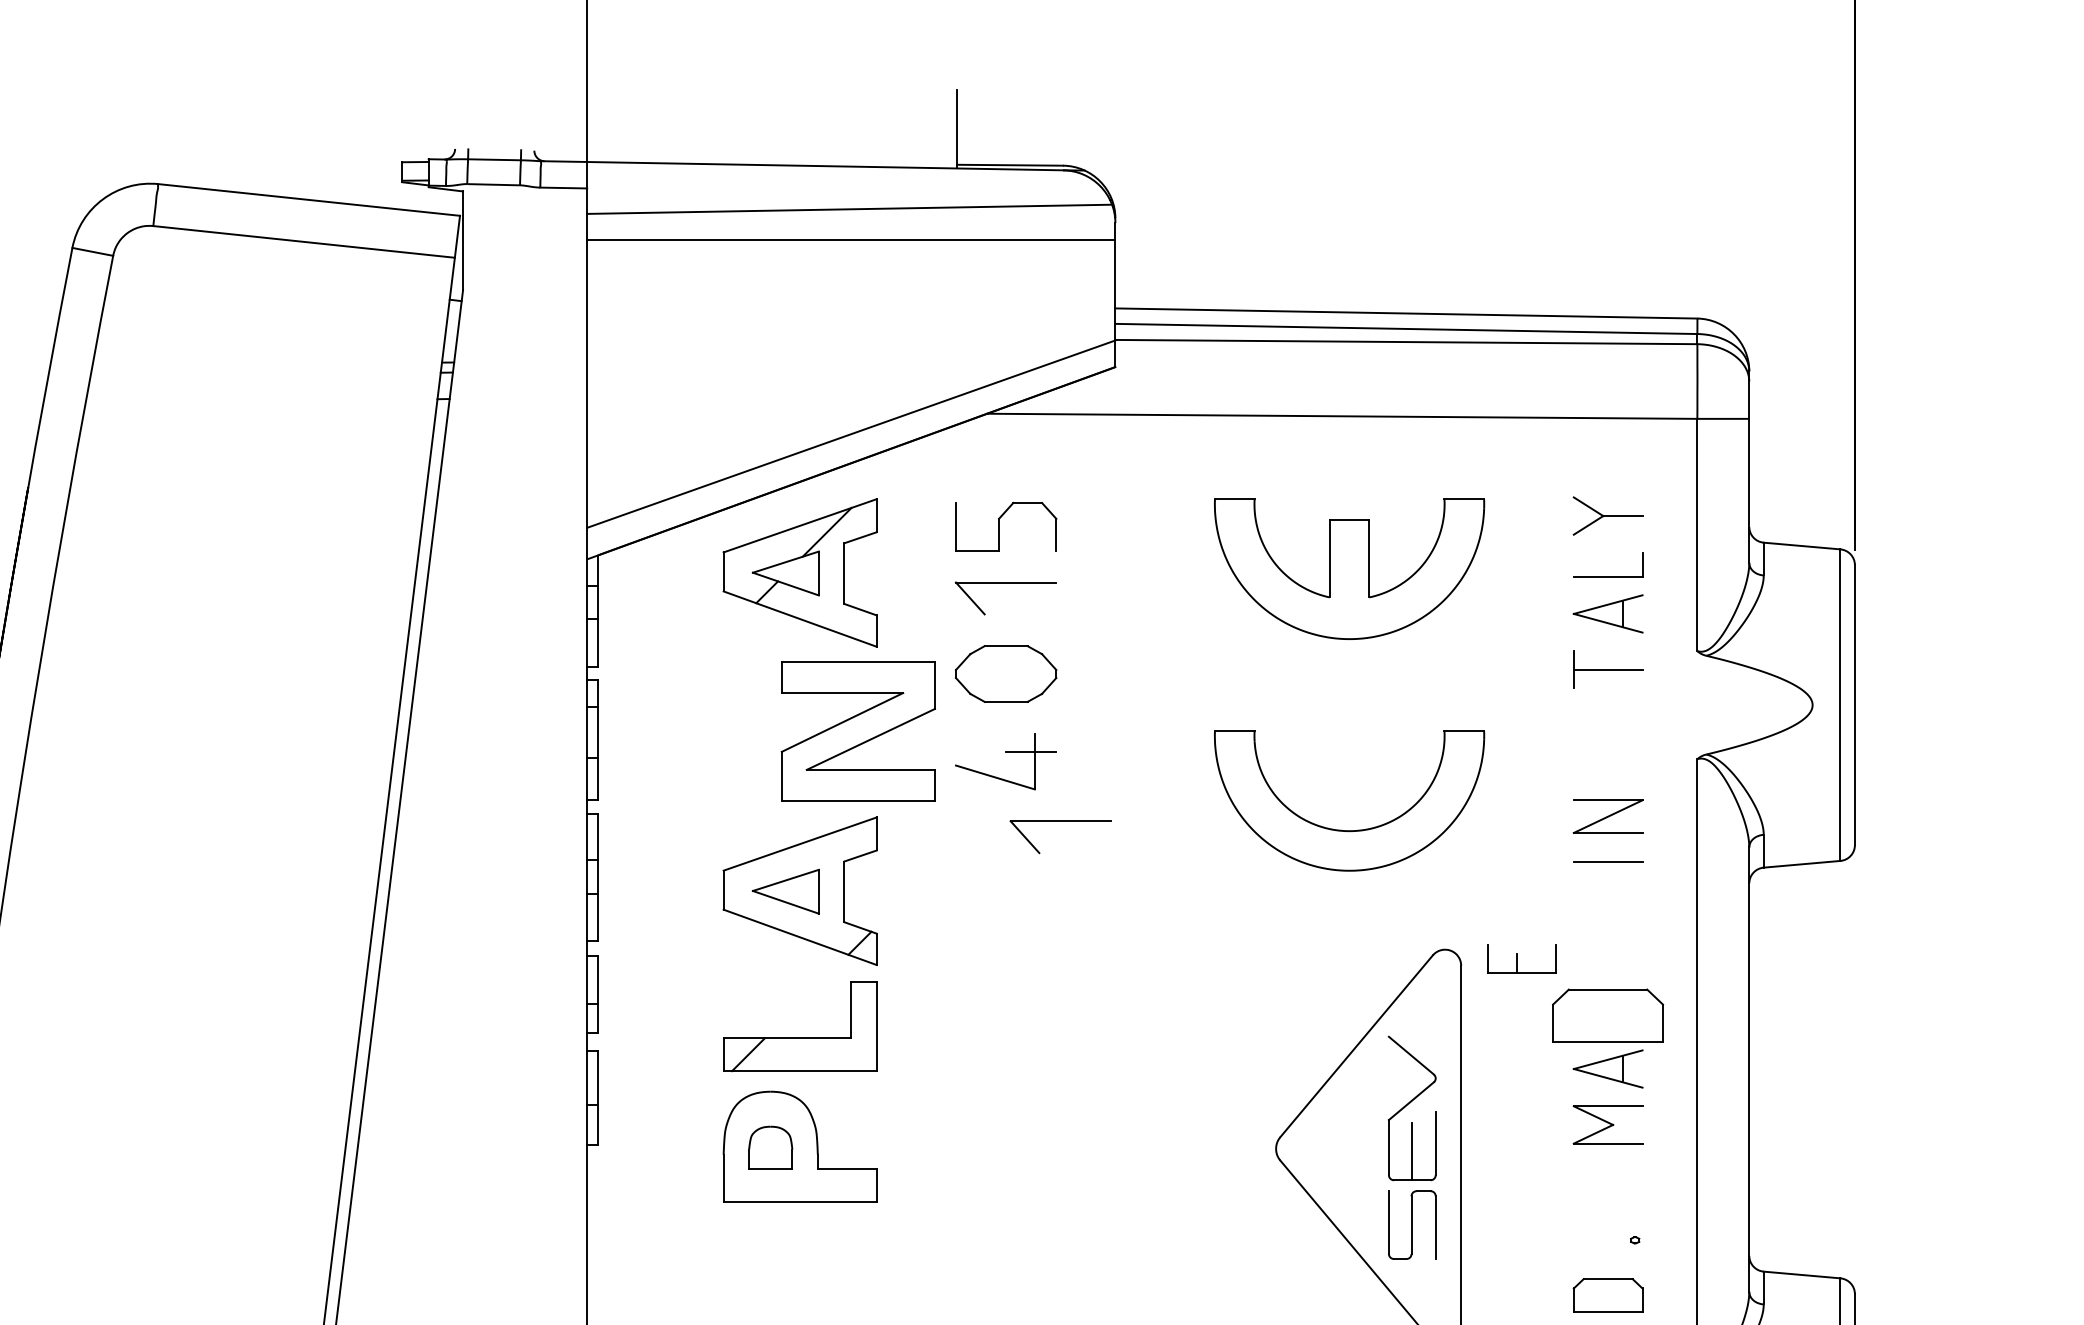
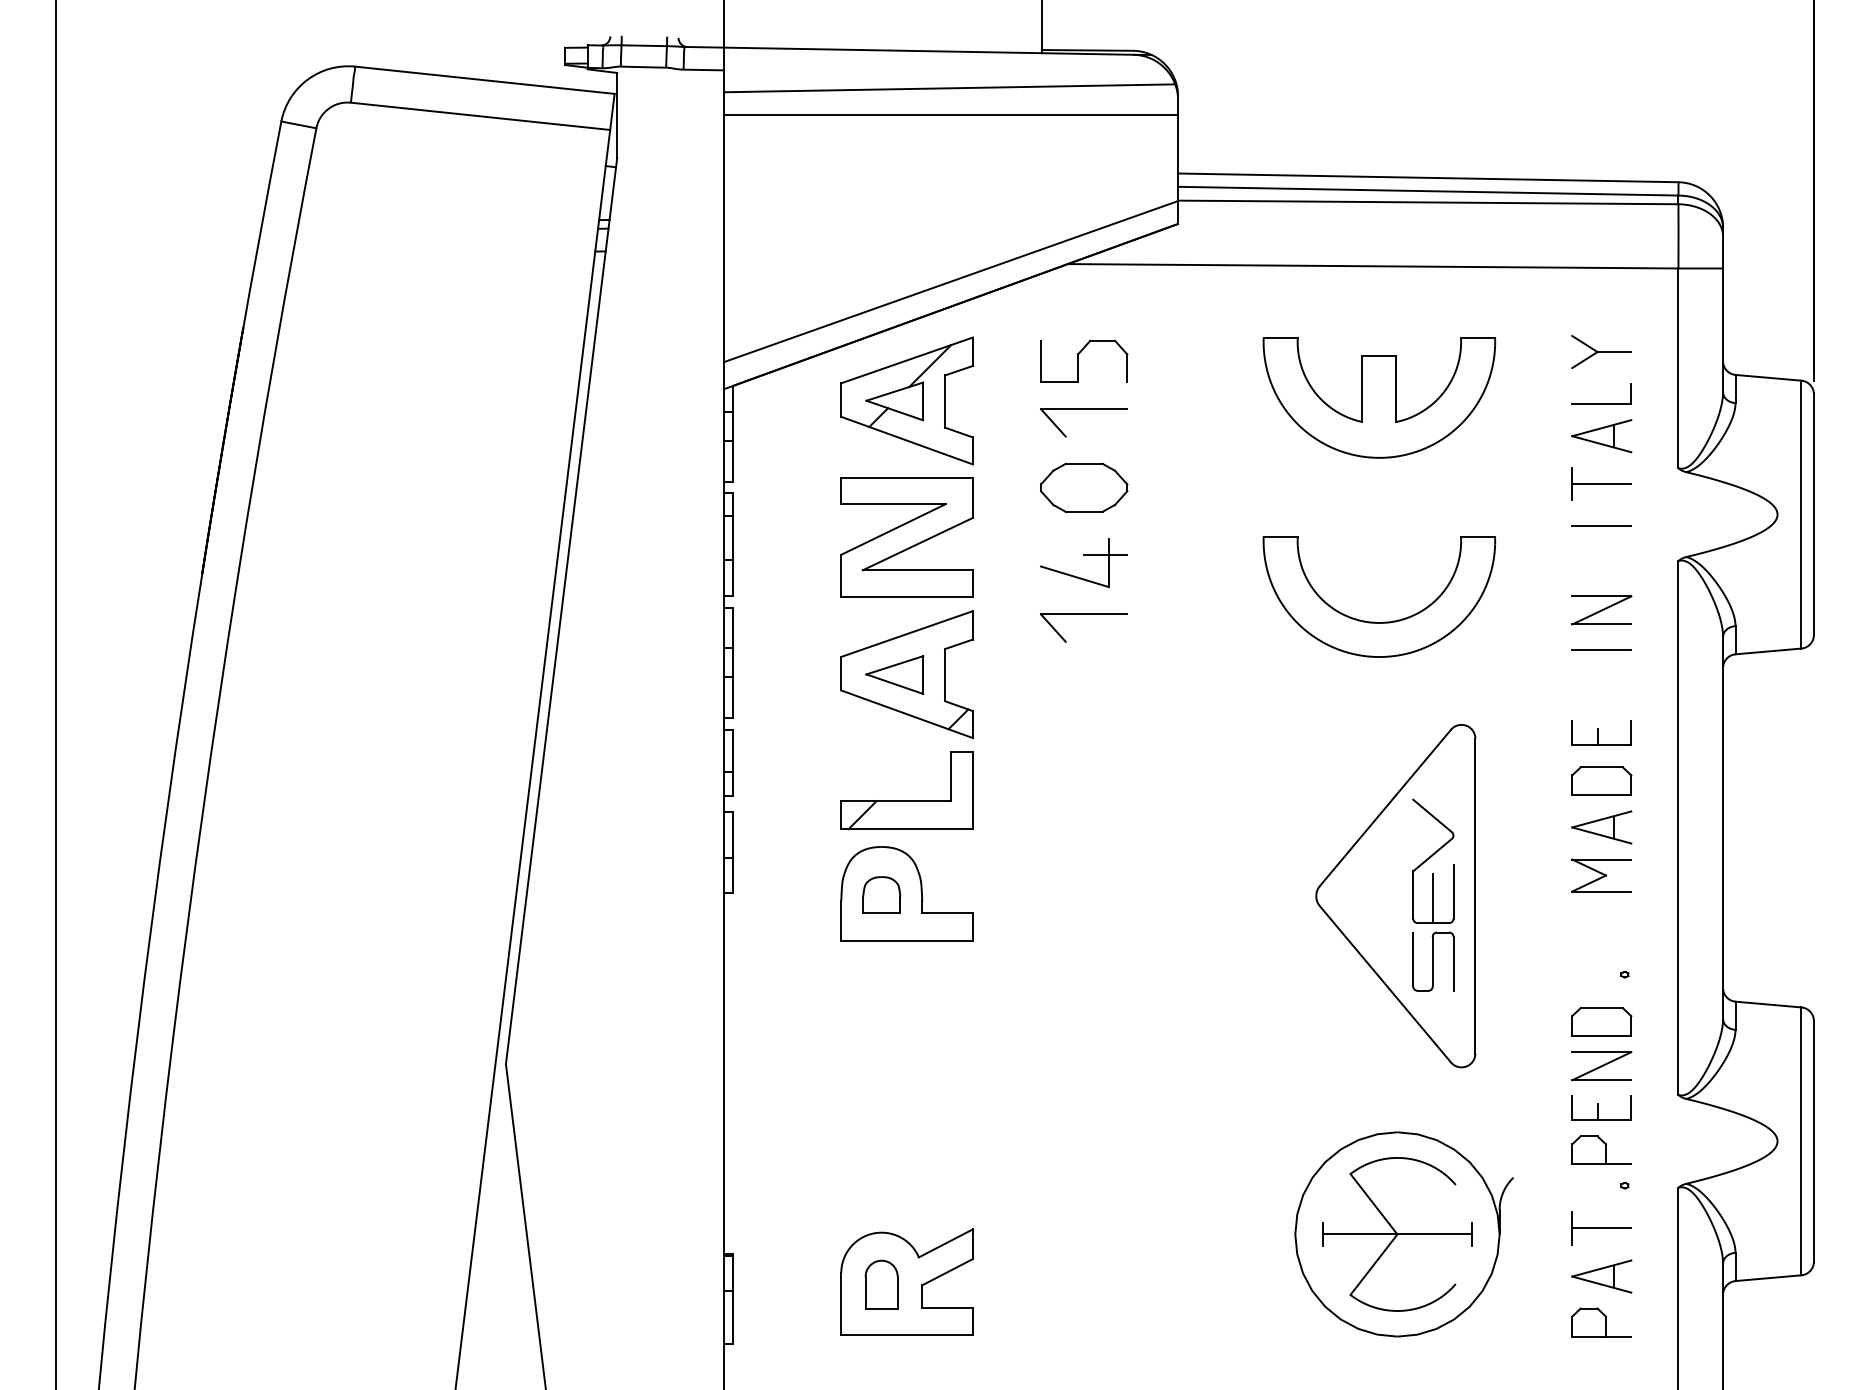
line: (1607, 717) -> (1601, 525), added
part: (857, 731) -> (906, 537), moved
part: (1060, 821) -> (1083, 614), moved
part: (1521, 958) -> (1601, 732), moved
part: (1607, 1014) -> (1601, 780), size x0.62

